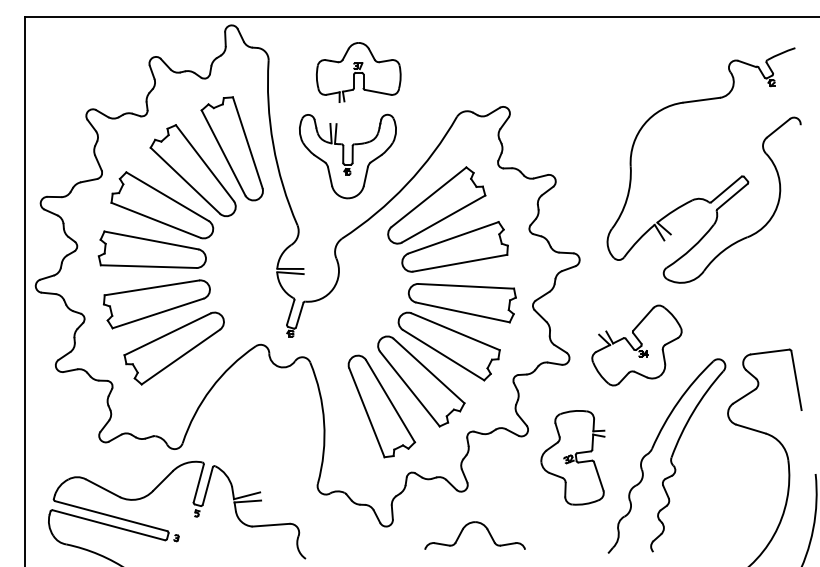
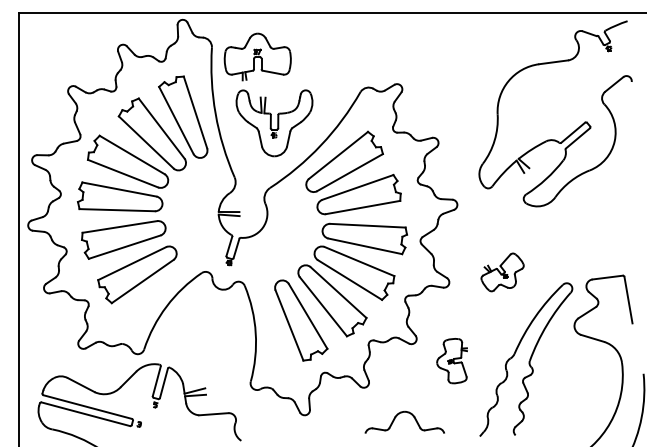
part: (358, 72) -> (257, 56), moved
part: (724, 189) -> (571, 132), moved
part: (636, 345) -> (502, 272), size x0.6
part: (572, 457) -> (451, 360), size x0.6
part: (474, 523) -> (404, 412), moved

